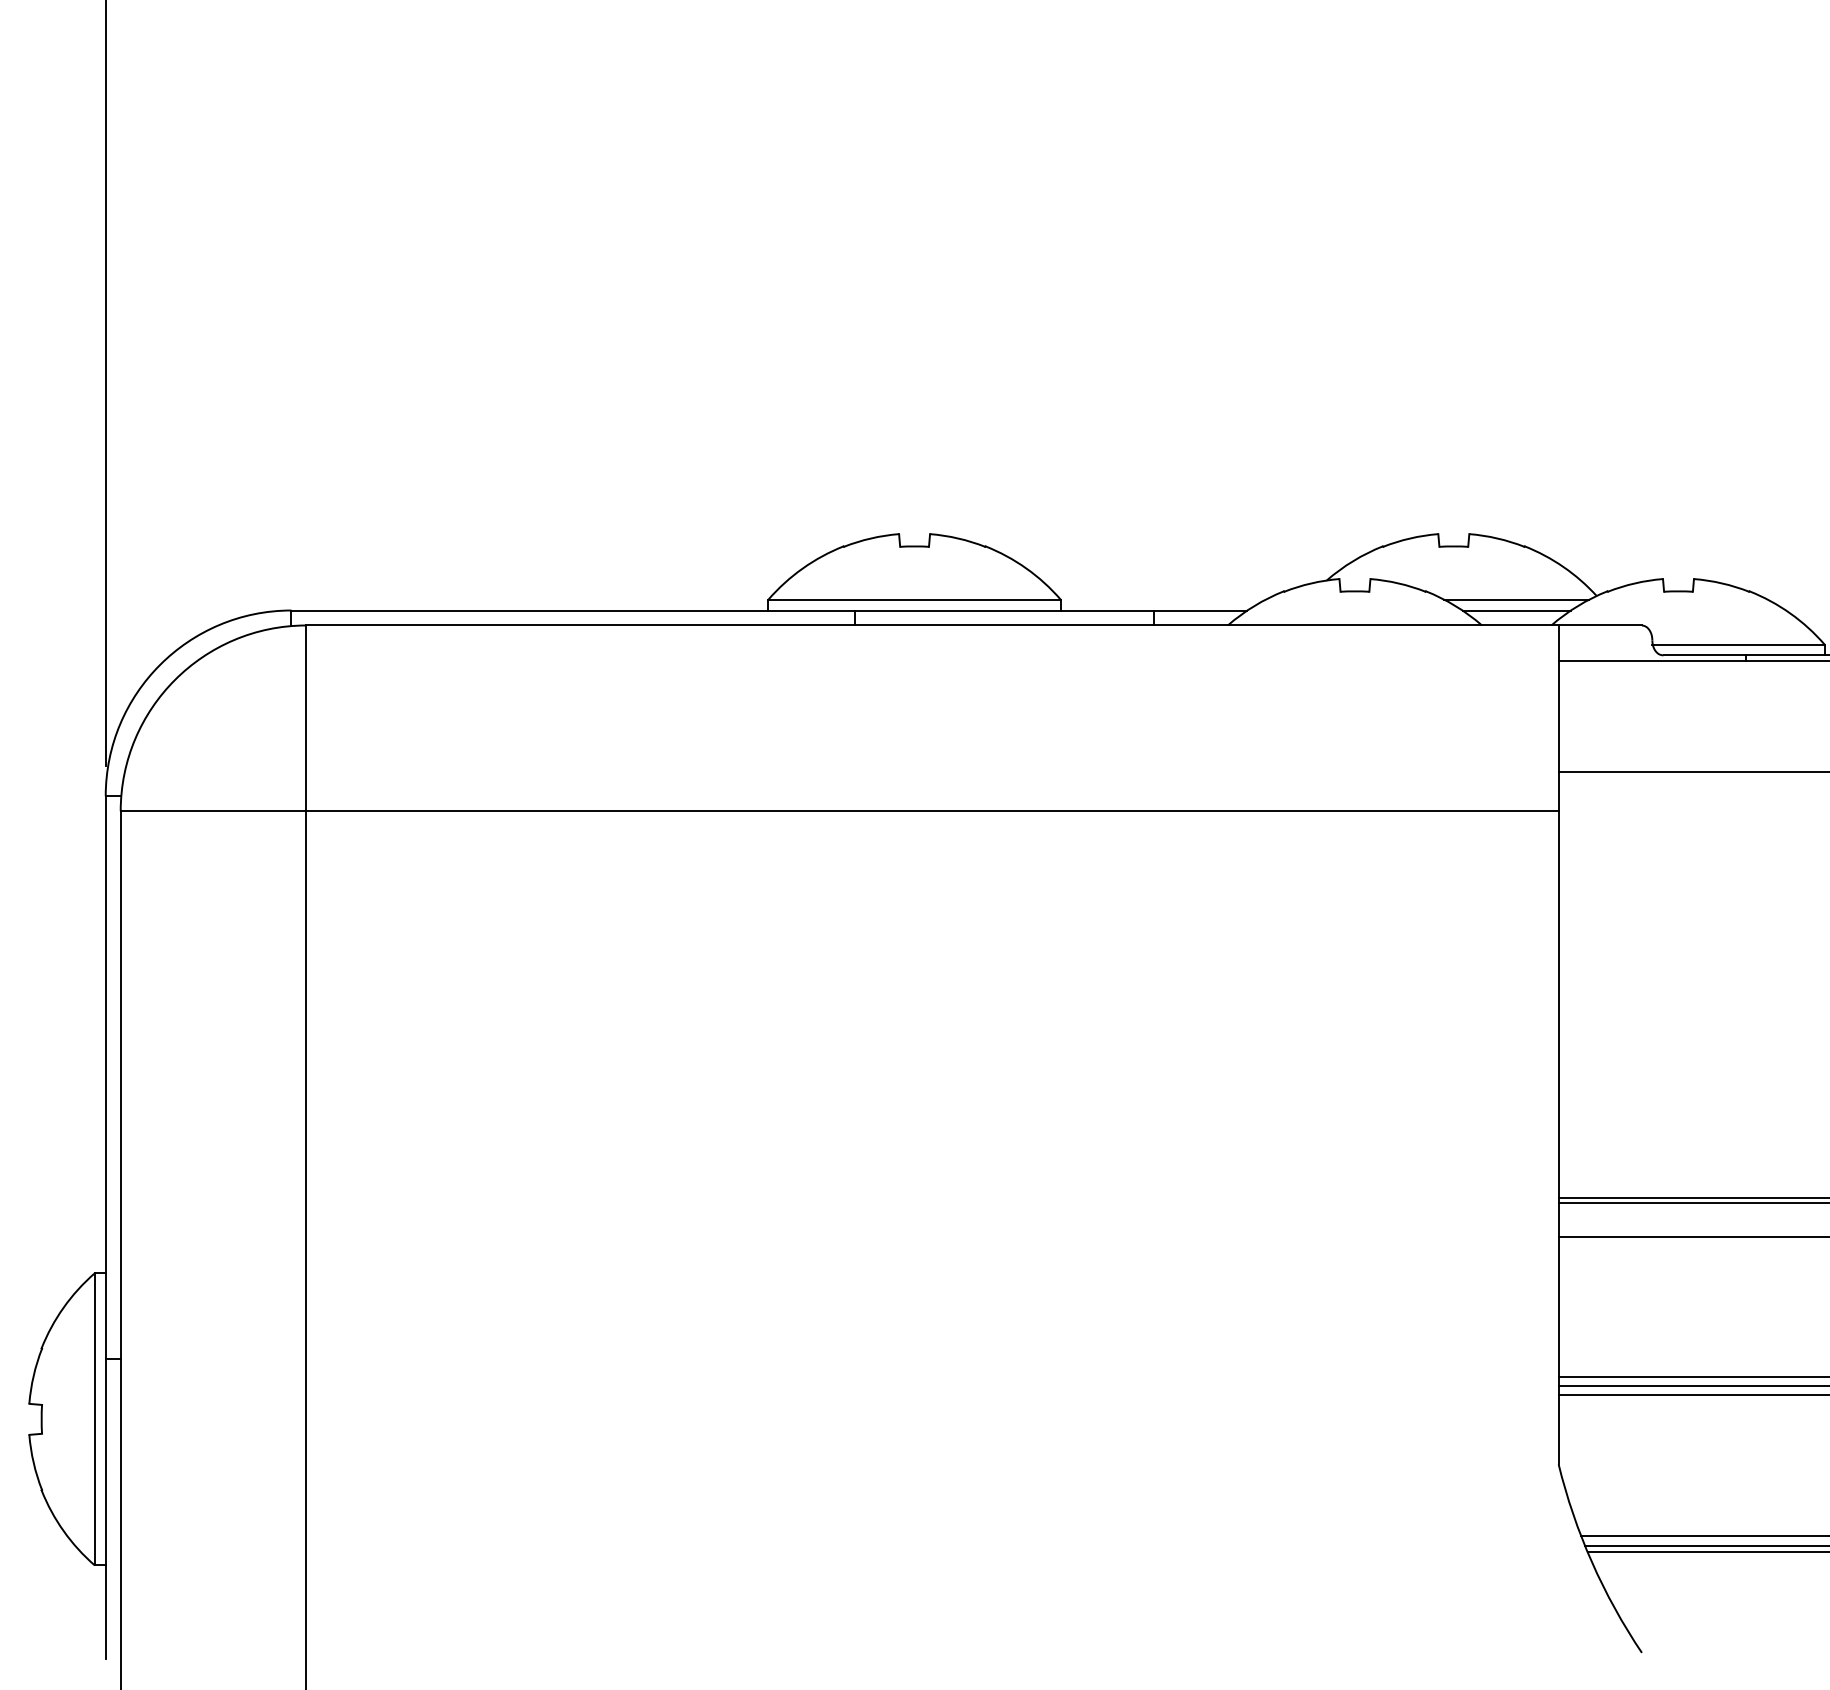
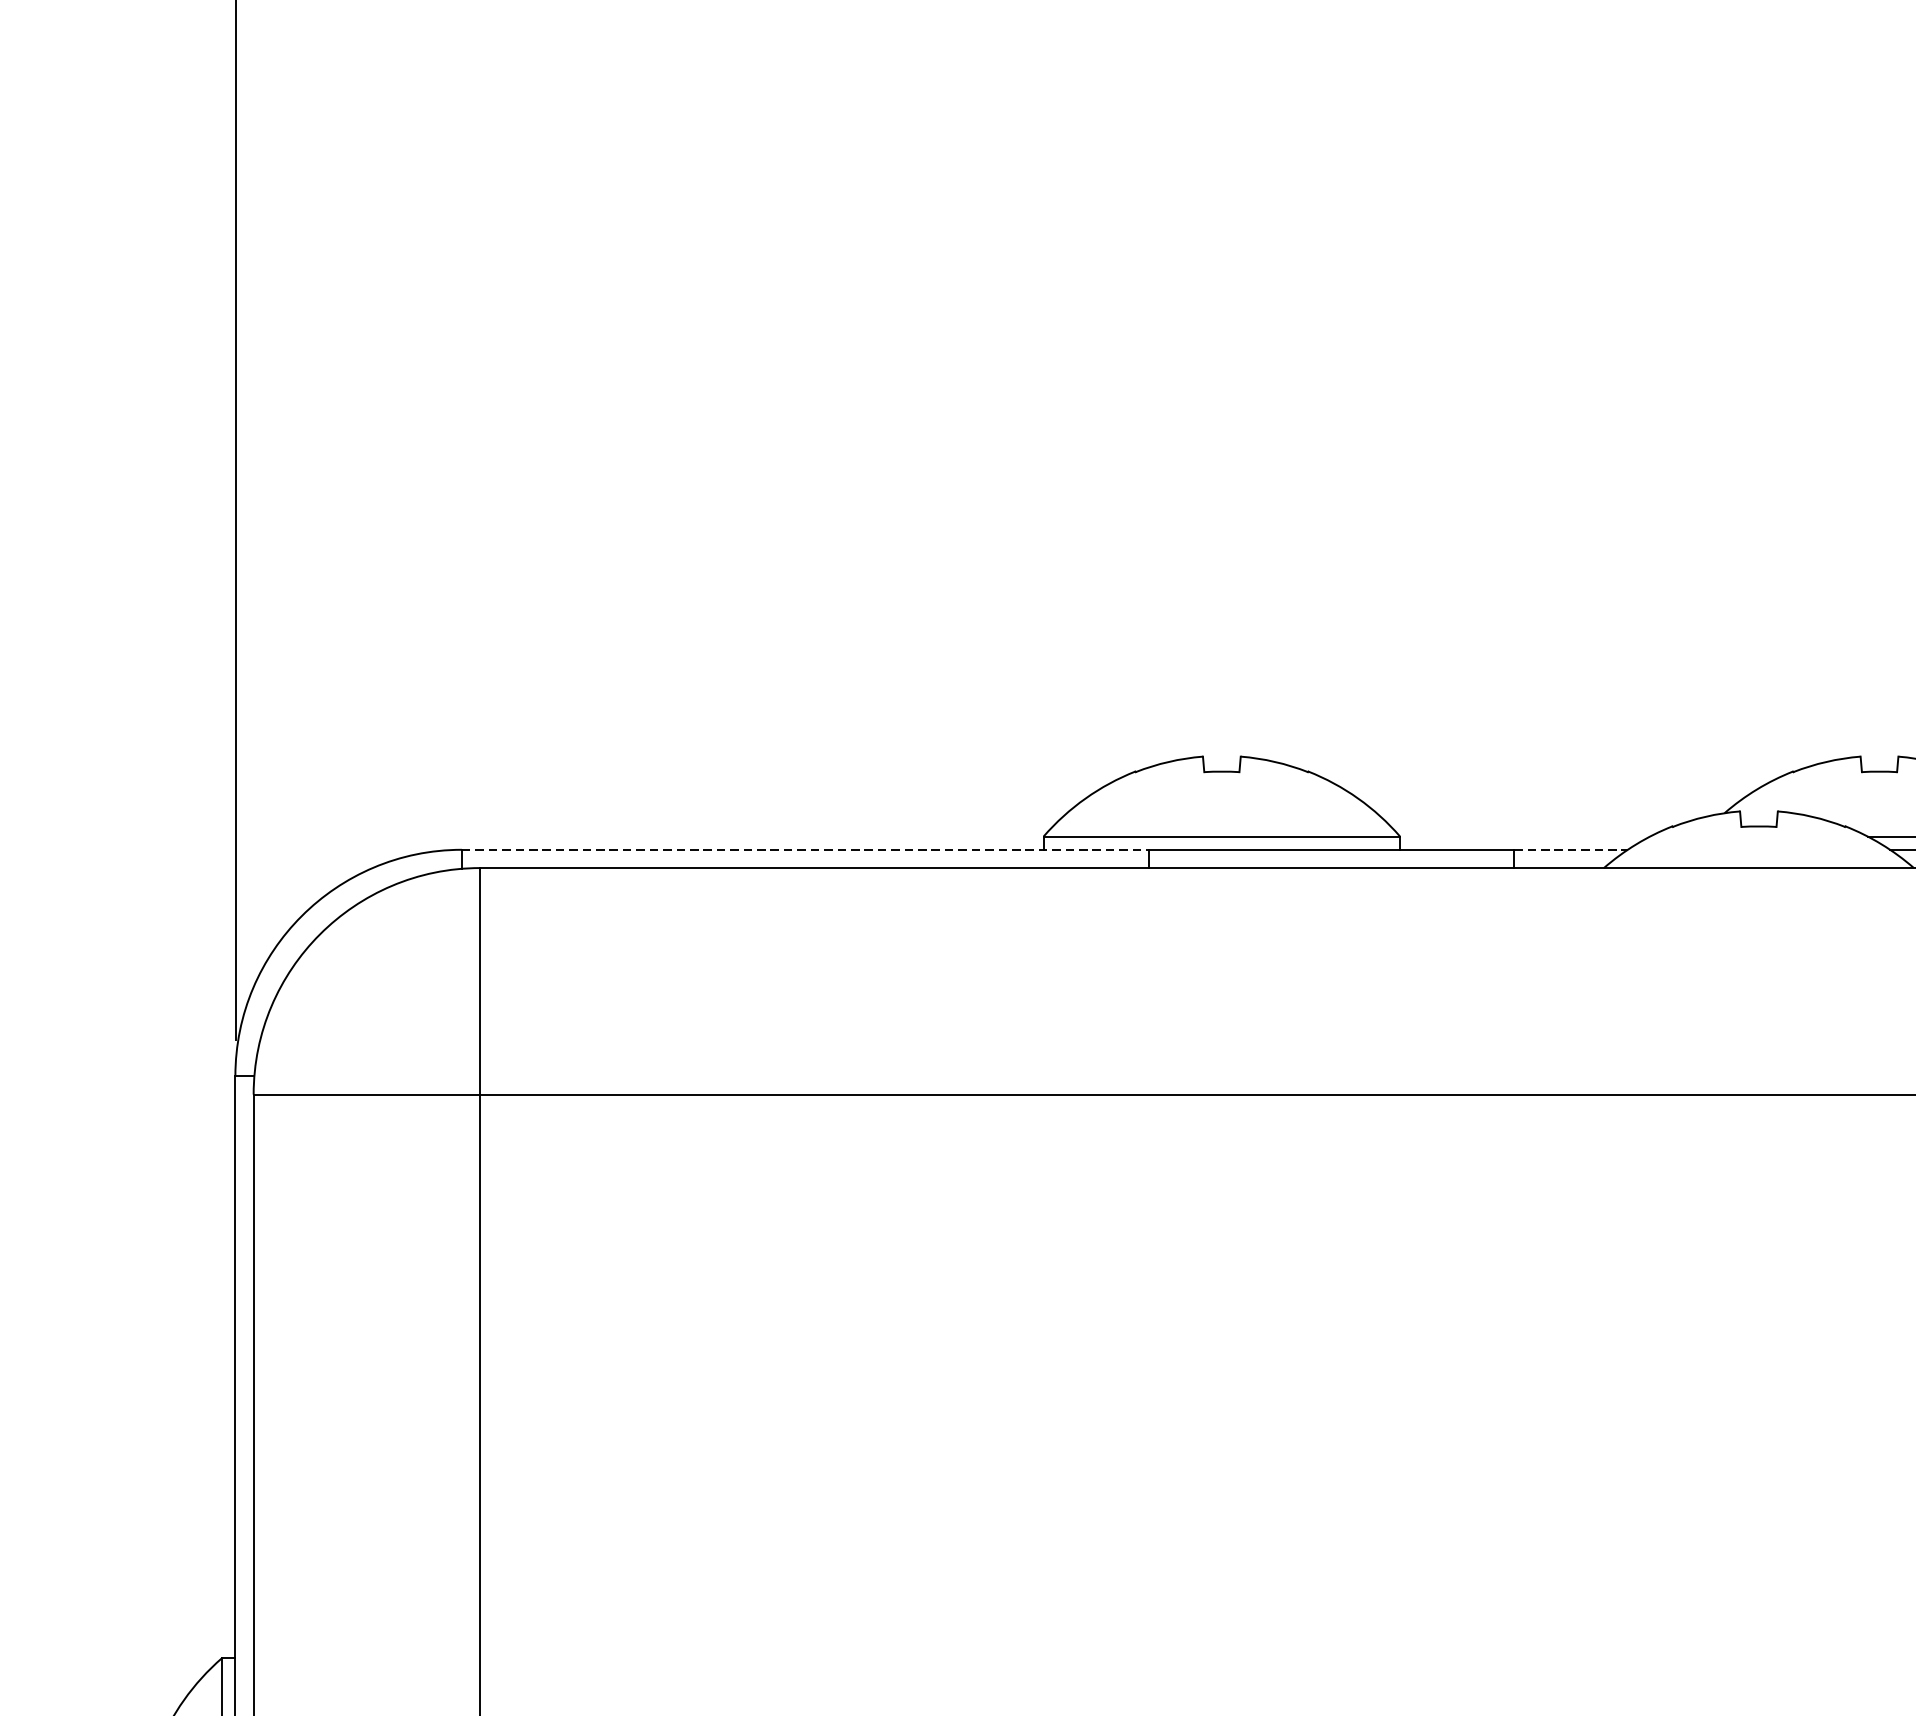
line: (573, 610) -> (805, 849), solid -> dashed
line: (1200, 610) -> (1570, 849), solid -> dashed

